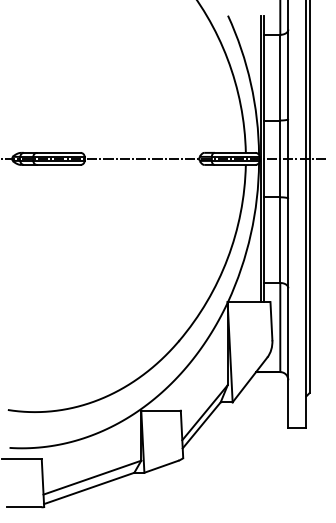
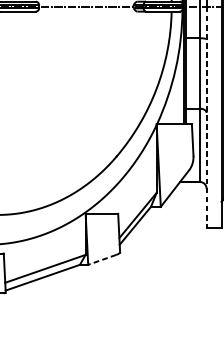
line: (288, 293) -> (206, 117), solid -> dashed
line: (160, 466) -> (101, 259), solid -> dashed

